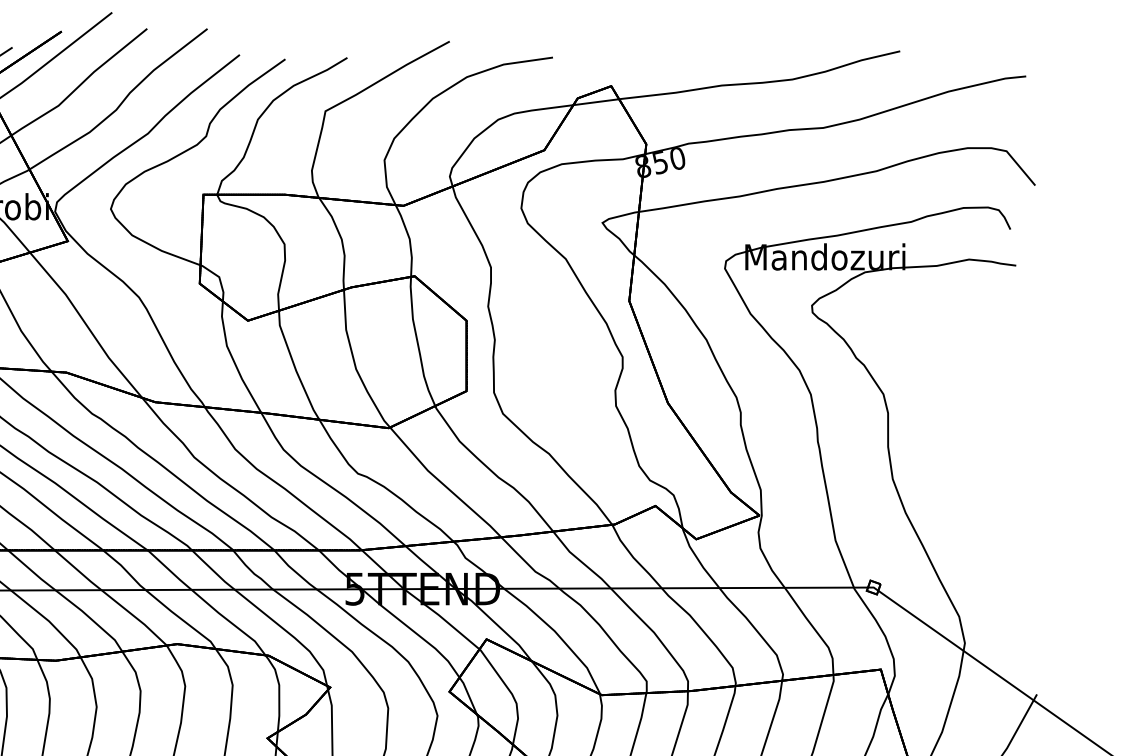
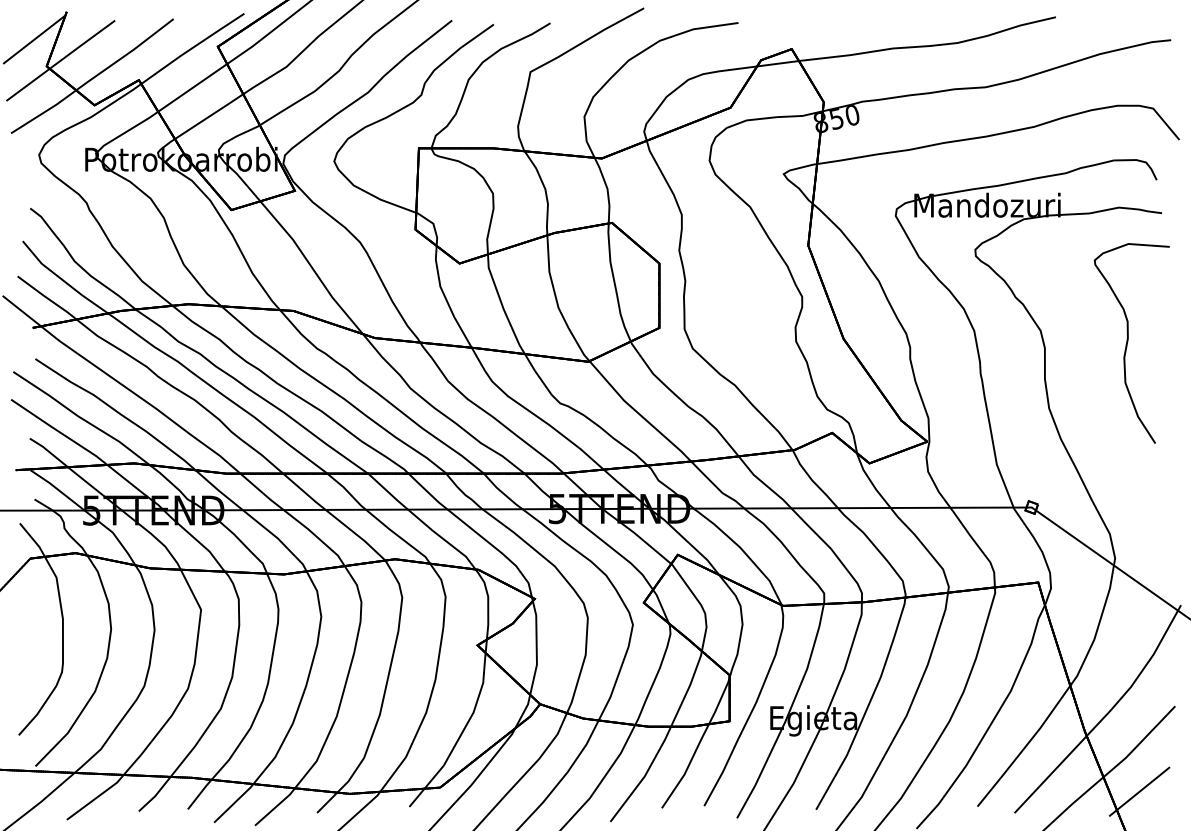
curve: (979, 407) -> (1128, 342), added

